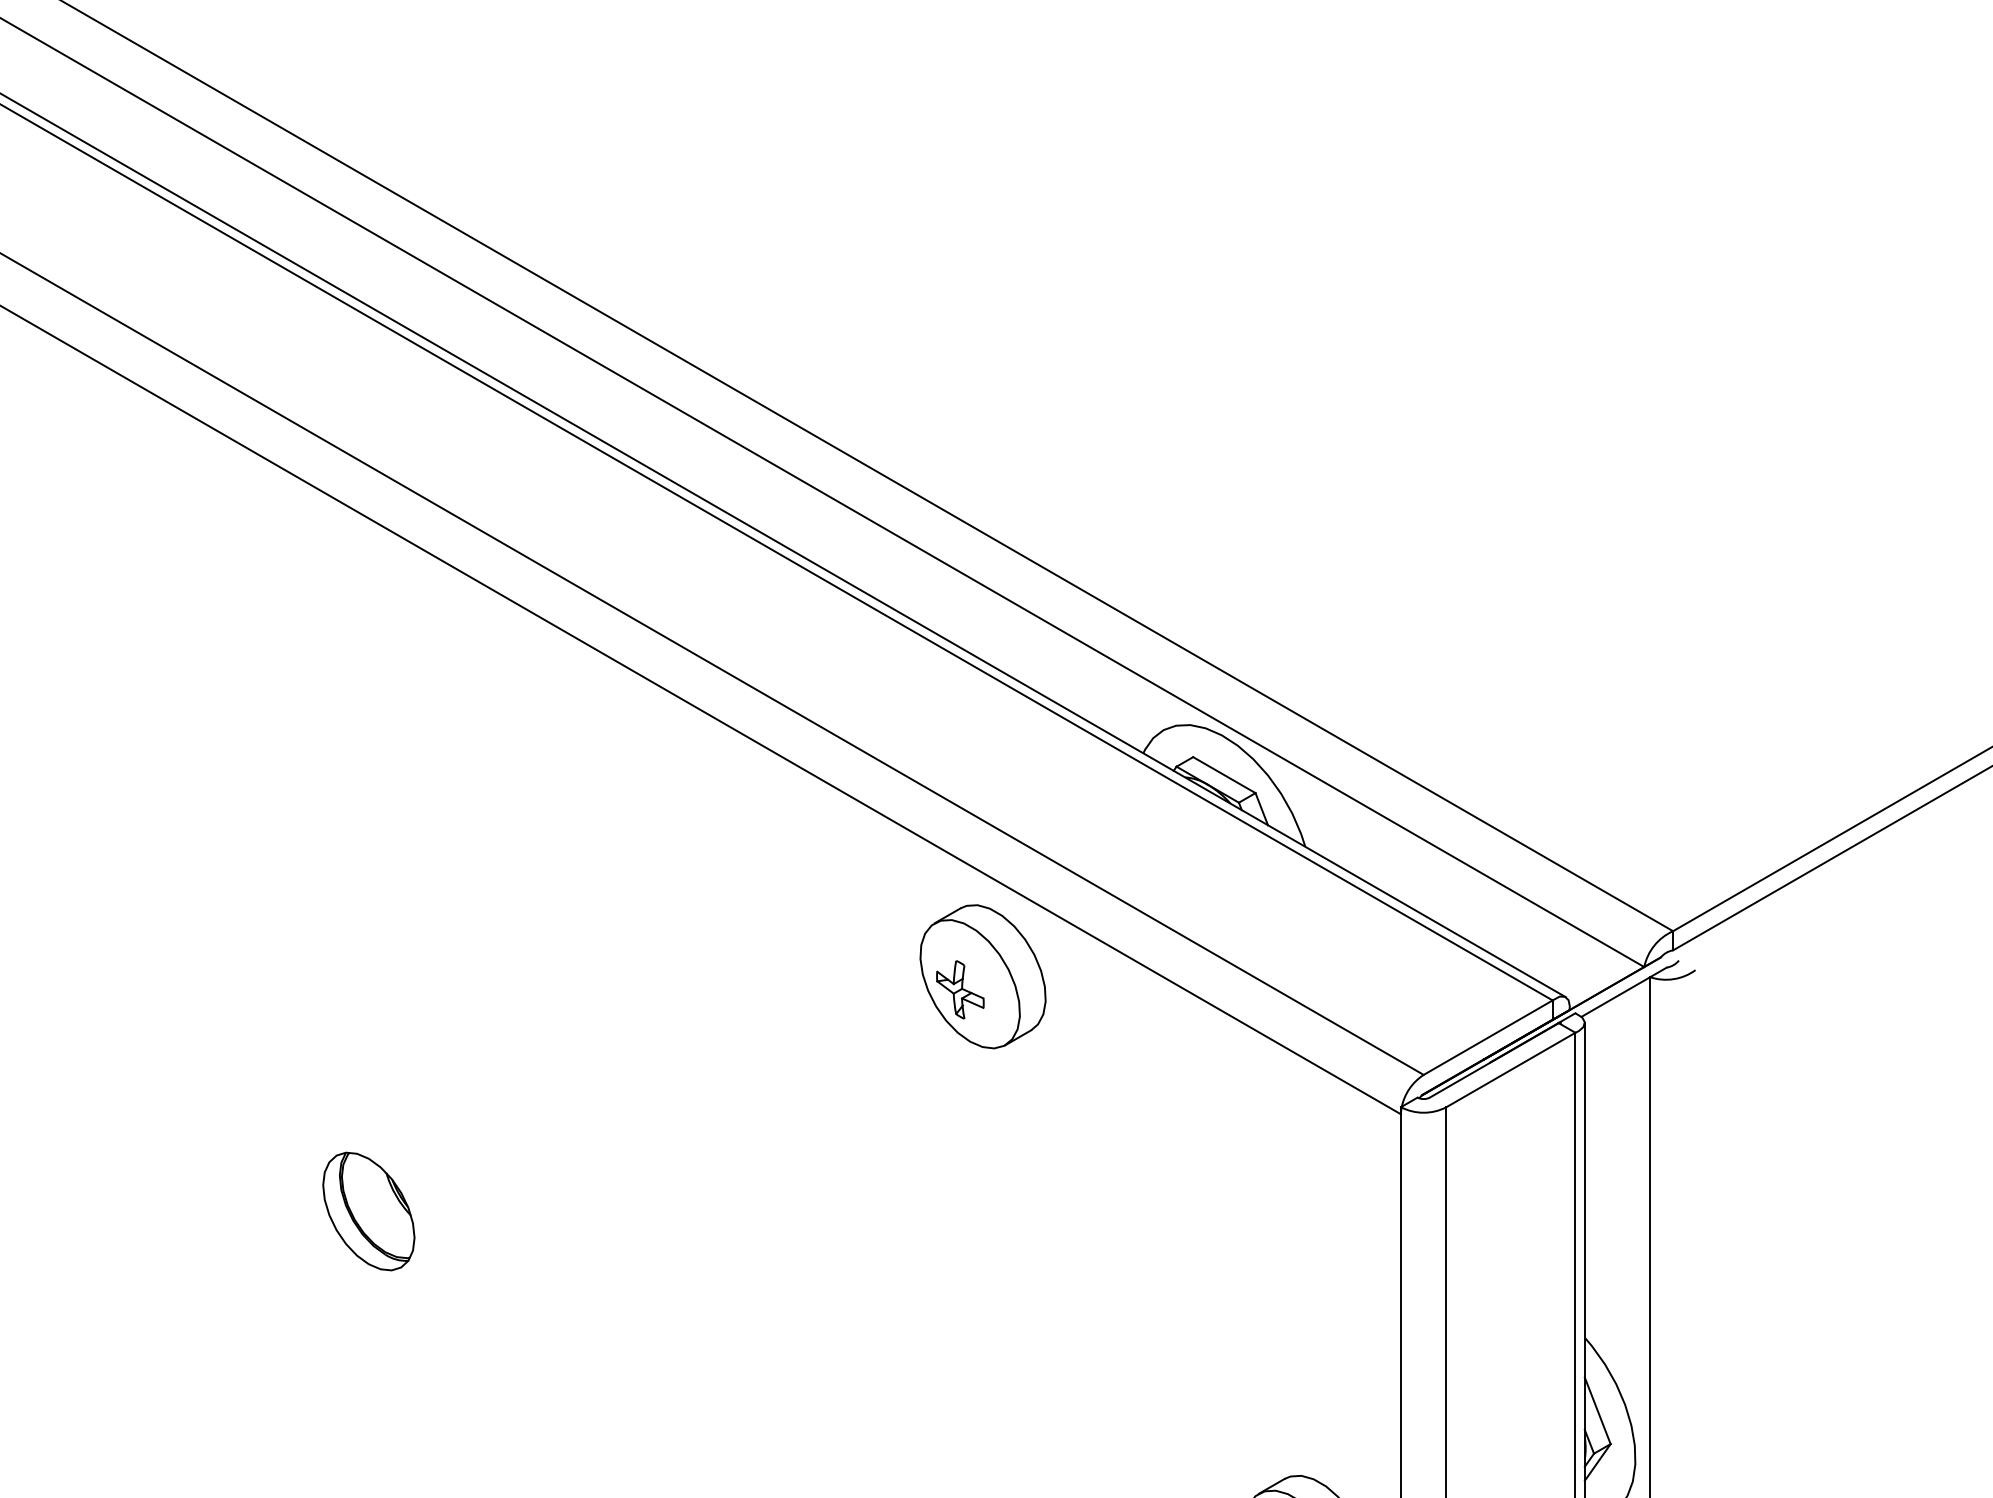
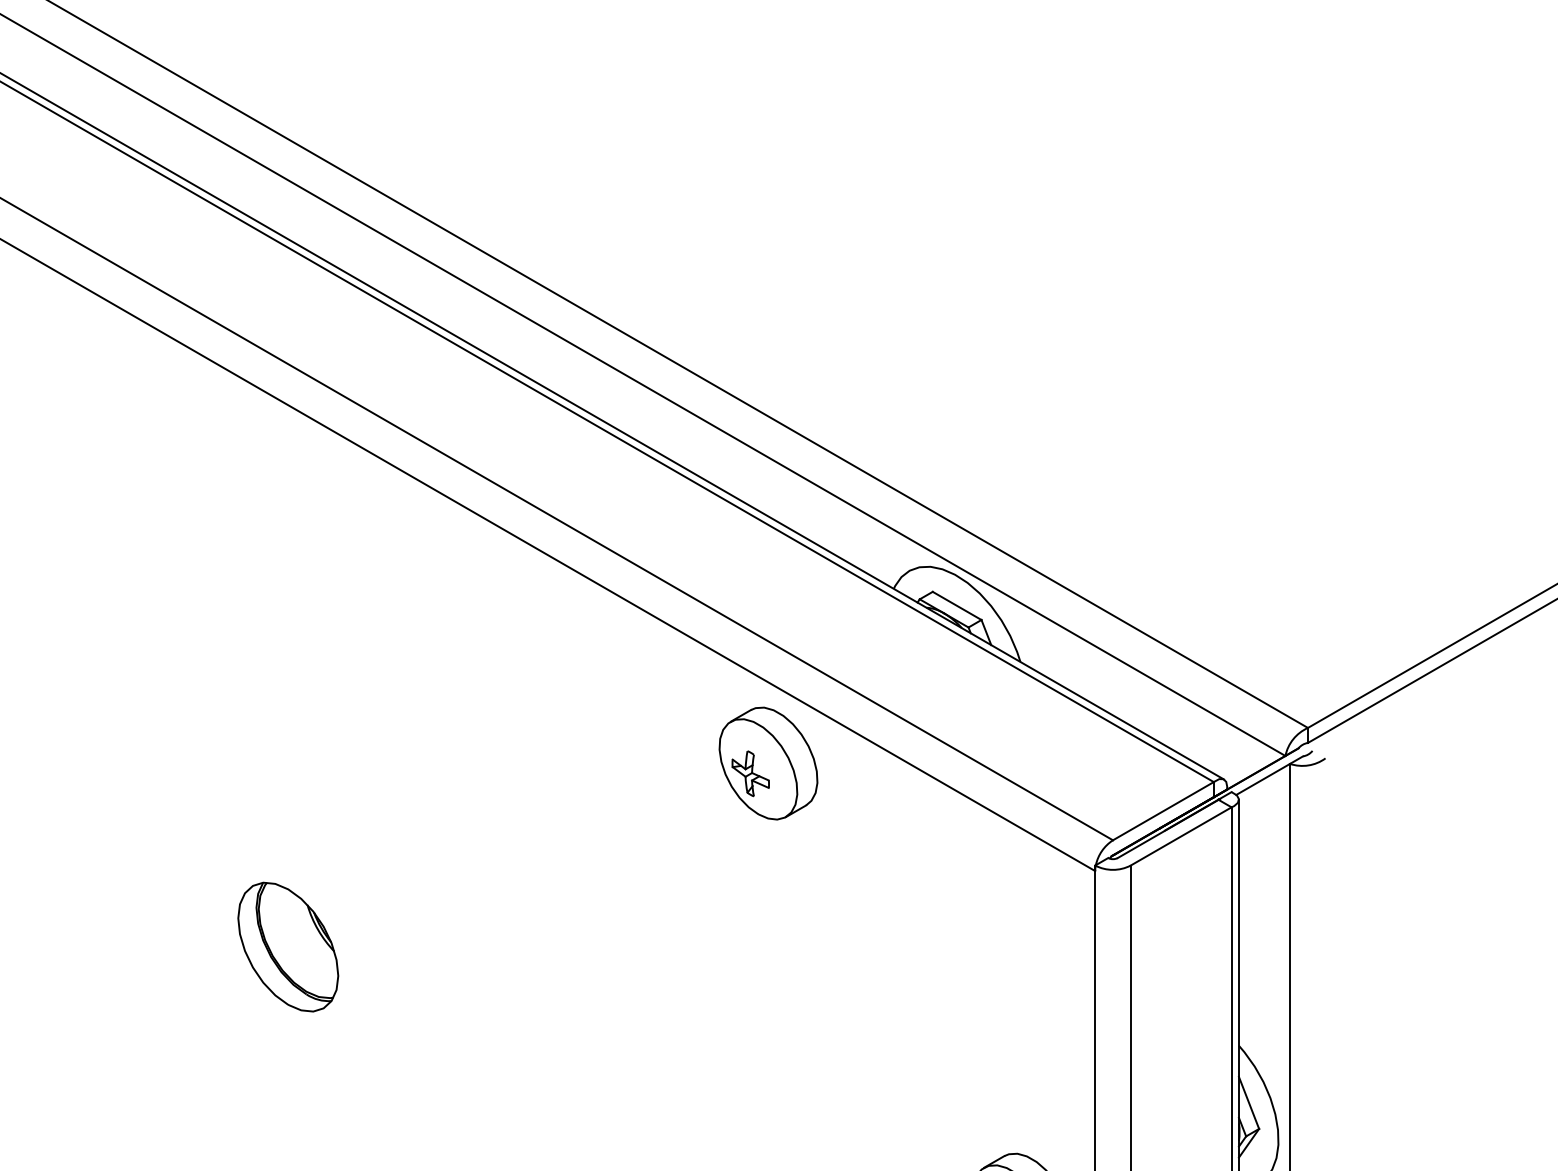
part: (368, 1211) -> (288, 947), size x1.4

